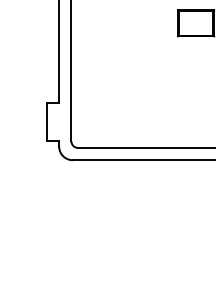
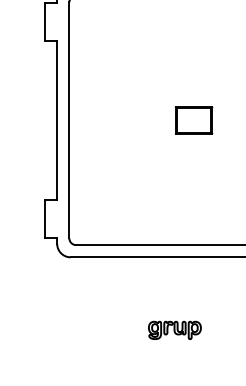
part: (176, 232) -> (174, 329), added

